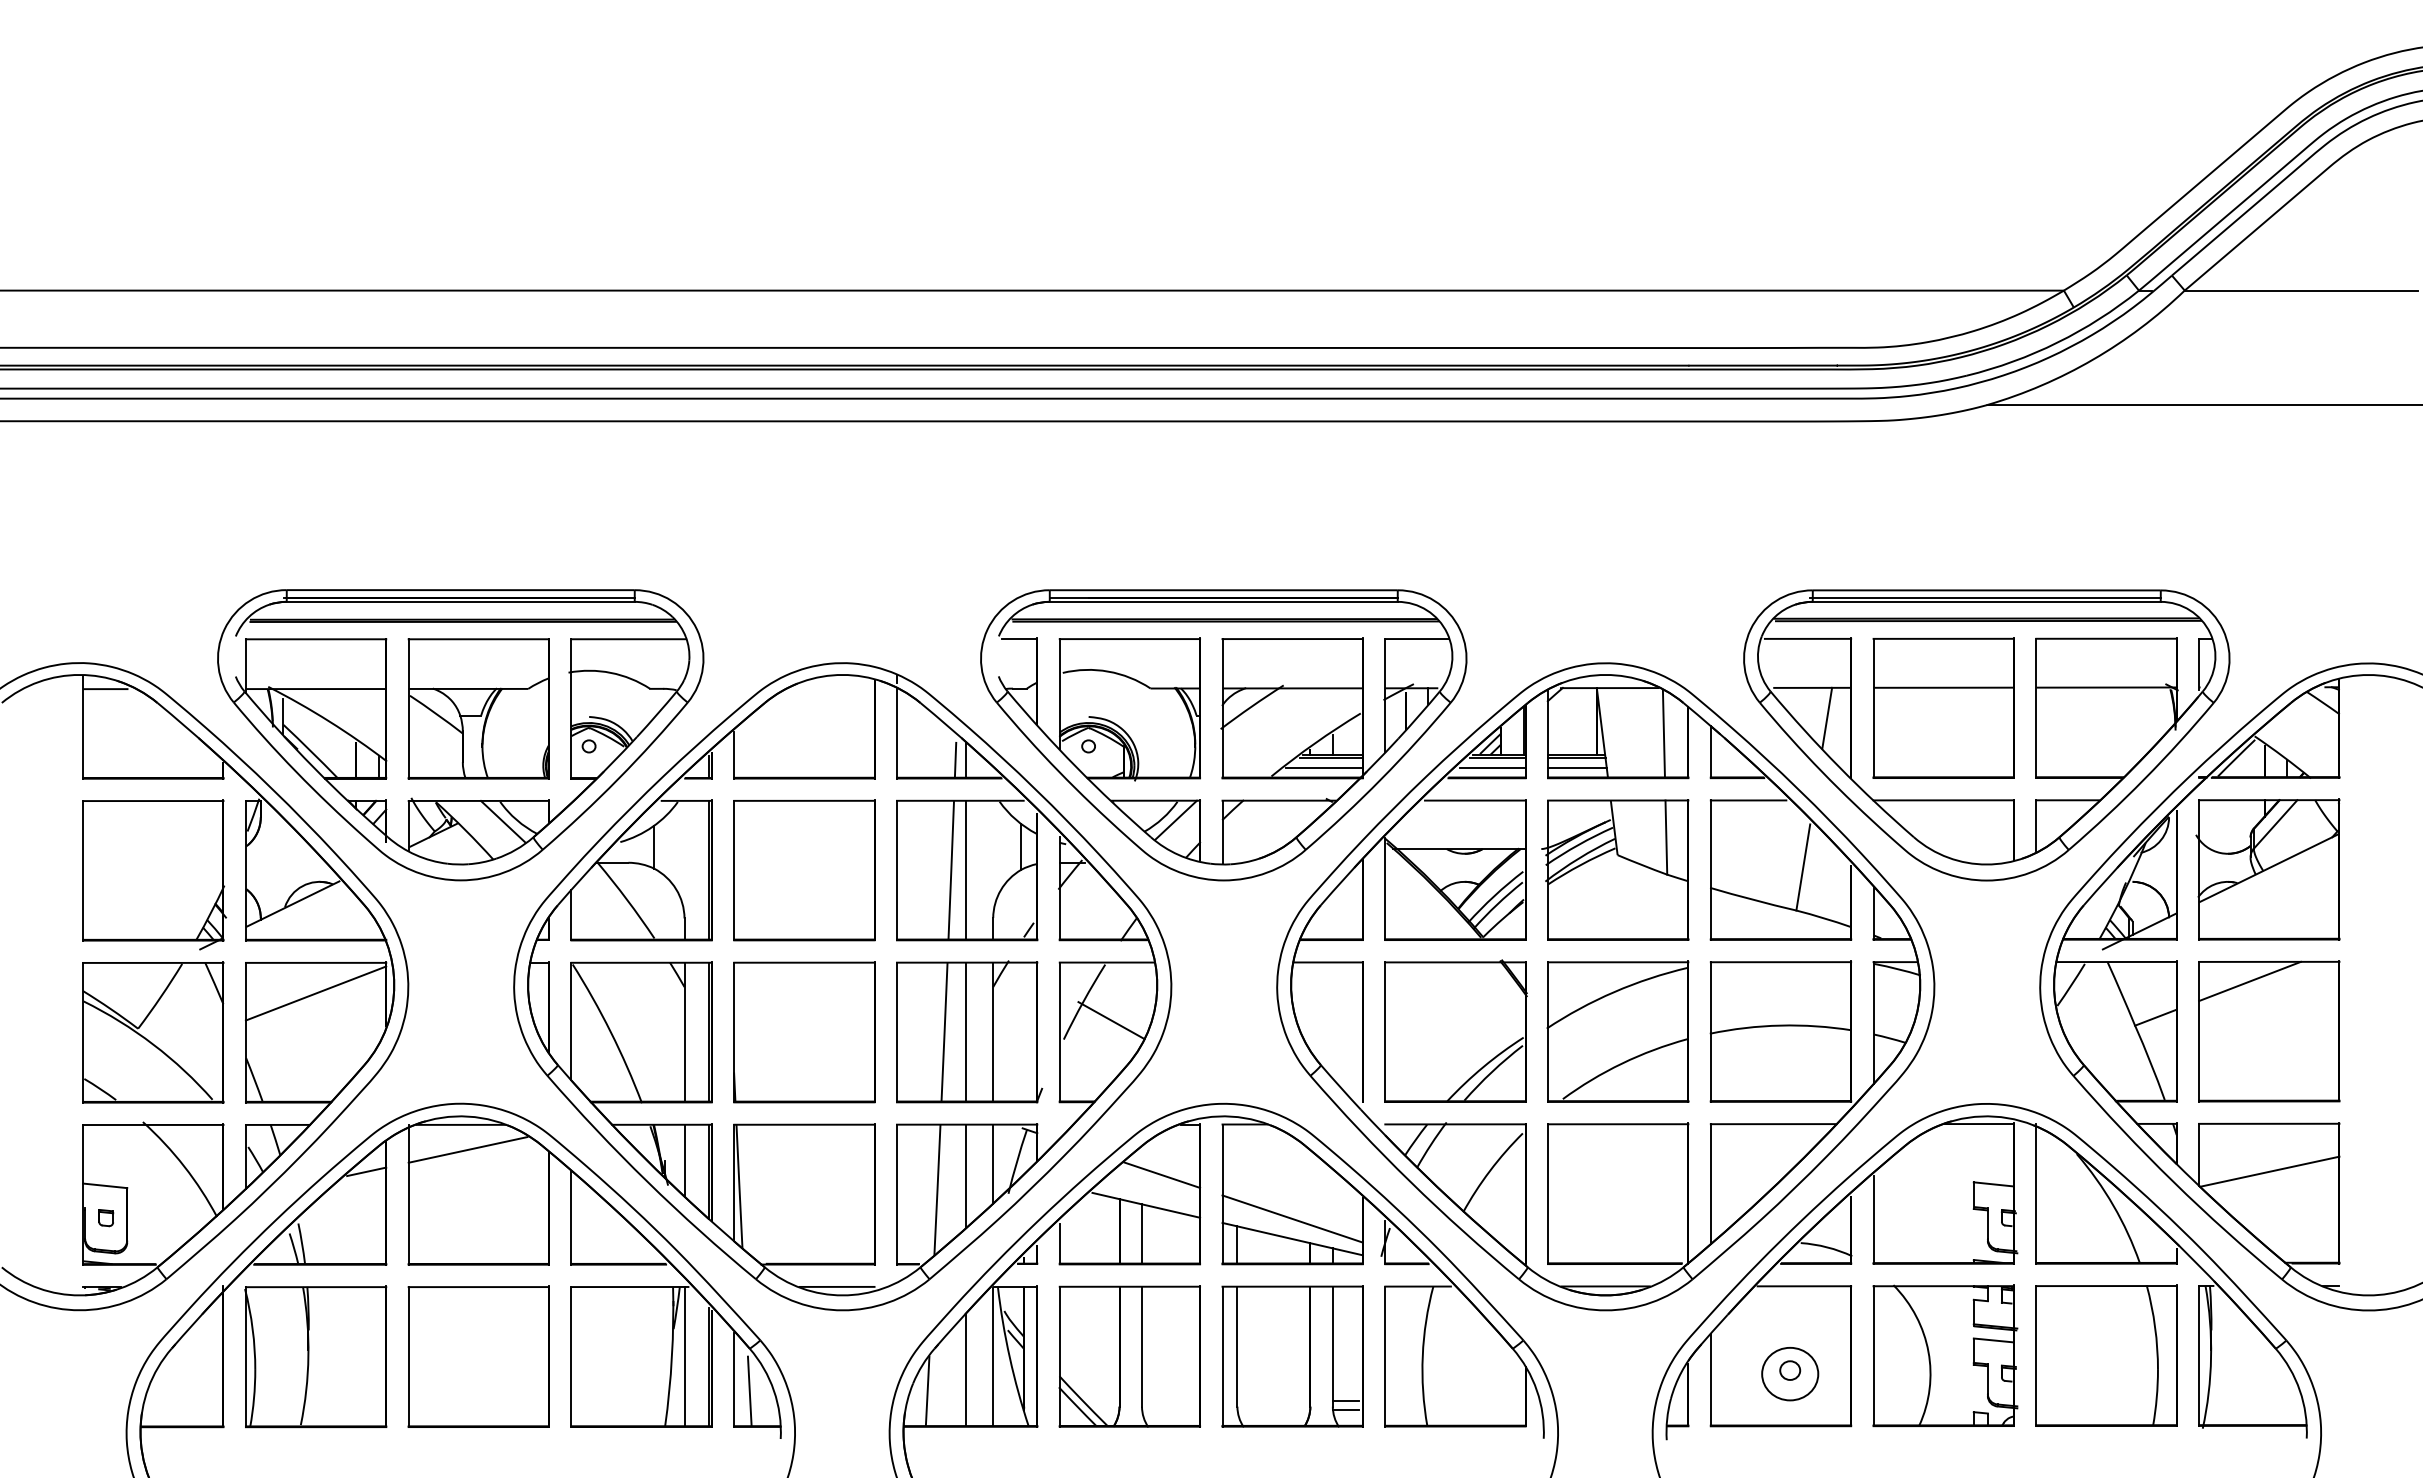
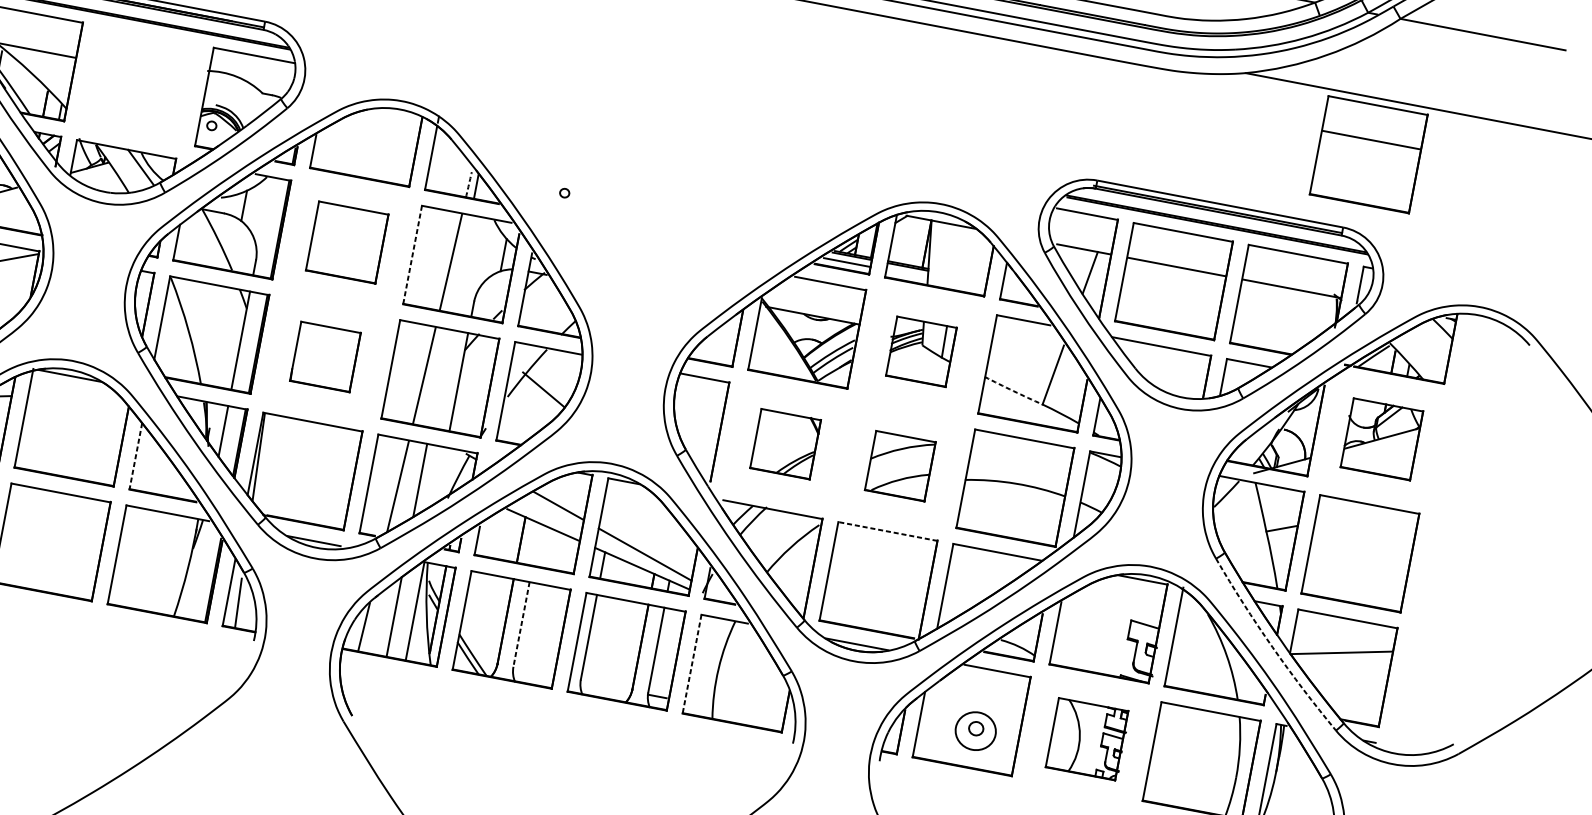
part: (2176, 483) -> (1368, 154), added
part: (478, 708) -> (138, 84), removed
line: (1663, 733) -> (972, 261), removed
part: (1223, 735) -> (661, 203), removed
arc: (955, 759) -> (468, 184), solid -> dashed
line: (1577, 767) -> (907, 273), removed
line: (966, 869) -> (461, 263), removed
part: (1615, 869) -> (920, 351), size x0.6
part: (2267, 869) -> (1380, 439), size x0.7
part: (804, 870) -> (347, 242), size x0.7
line: (896, 870) -> (412, 254), solid -> dashed
arc: (1753, 899) -> (1013, 390), solid -> dashed
line: (2249, 981) -> (1353, 515), removed
part: (1455, 1030) -> (785, 443), size x0.6
line: (966, 1031) -> (440, 378), removed
part: (1617, 1031) -> (899, 465), size x0.6
part: (804, 1032) -> (325, 357), size x0.6
line: (1617, 1124) -> (887, 531), solid -> dashed
line: (467, 1149) -> (71, 394), removed
line: (993, 1163) -> (441, 475), removed
arc: (2173, 1182) -> (1272, 647), solid -> dashed
line: (571, 1218) -> (135, 457), solid -> dashed
line: (1142, 1233) -> (537, 544), removed
line: (1142, 1346) -> (521, 624), solid -> dashed
part: (1945, 1355) -> (1087, 738), size x0.7
line: (684, 1356) -> (197, 569), removed
line: (1385, 1356) -> (692, 664), solid -> dashed
line: (1345, 1401) -> (657, 690), removed

